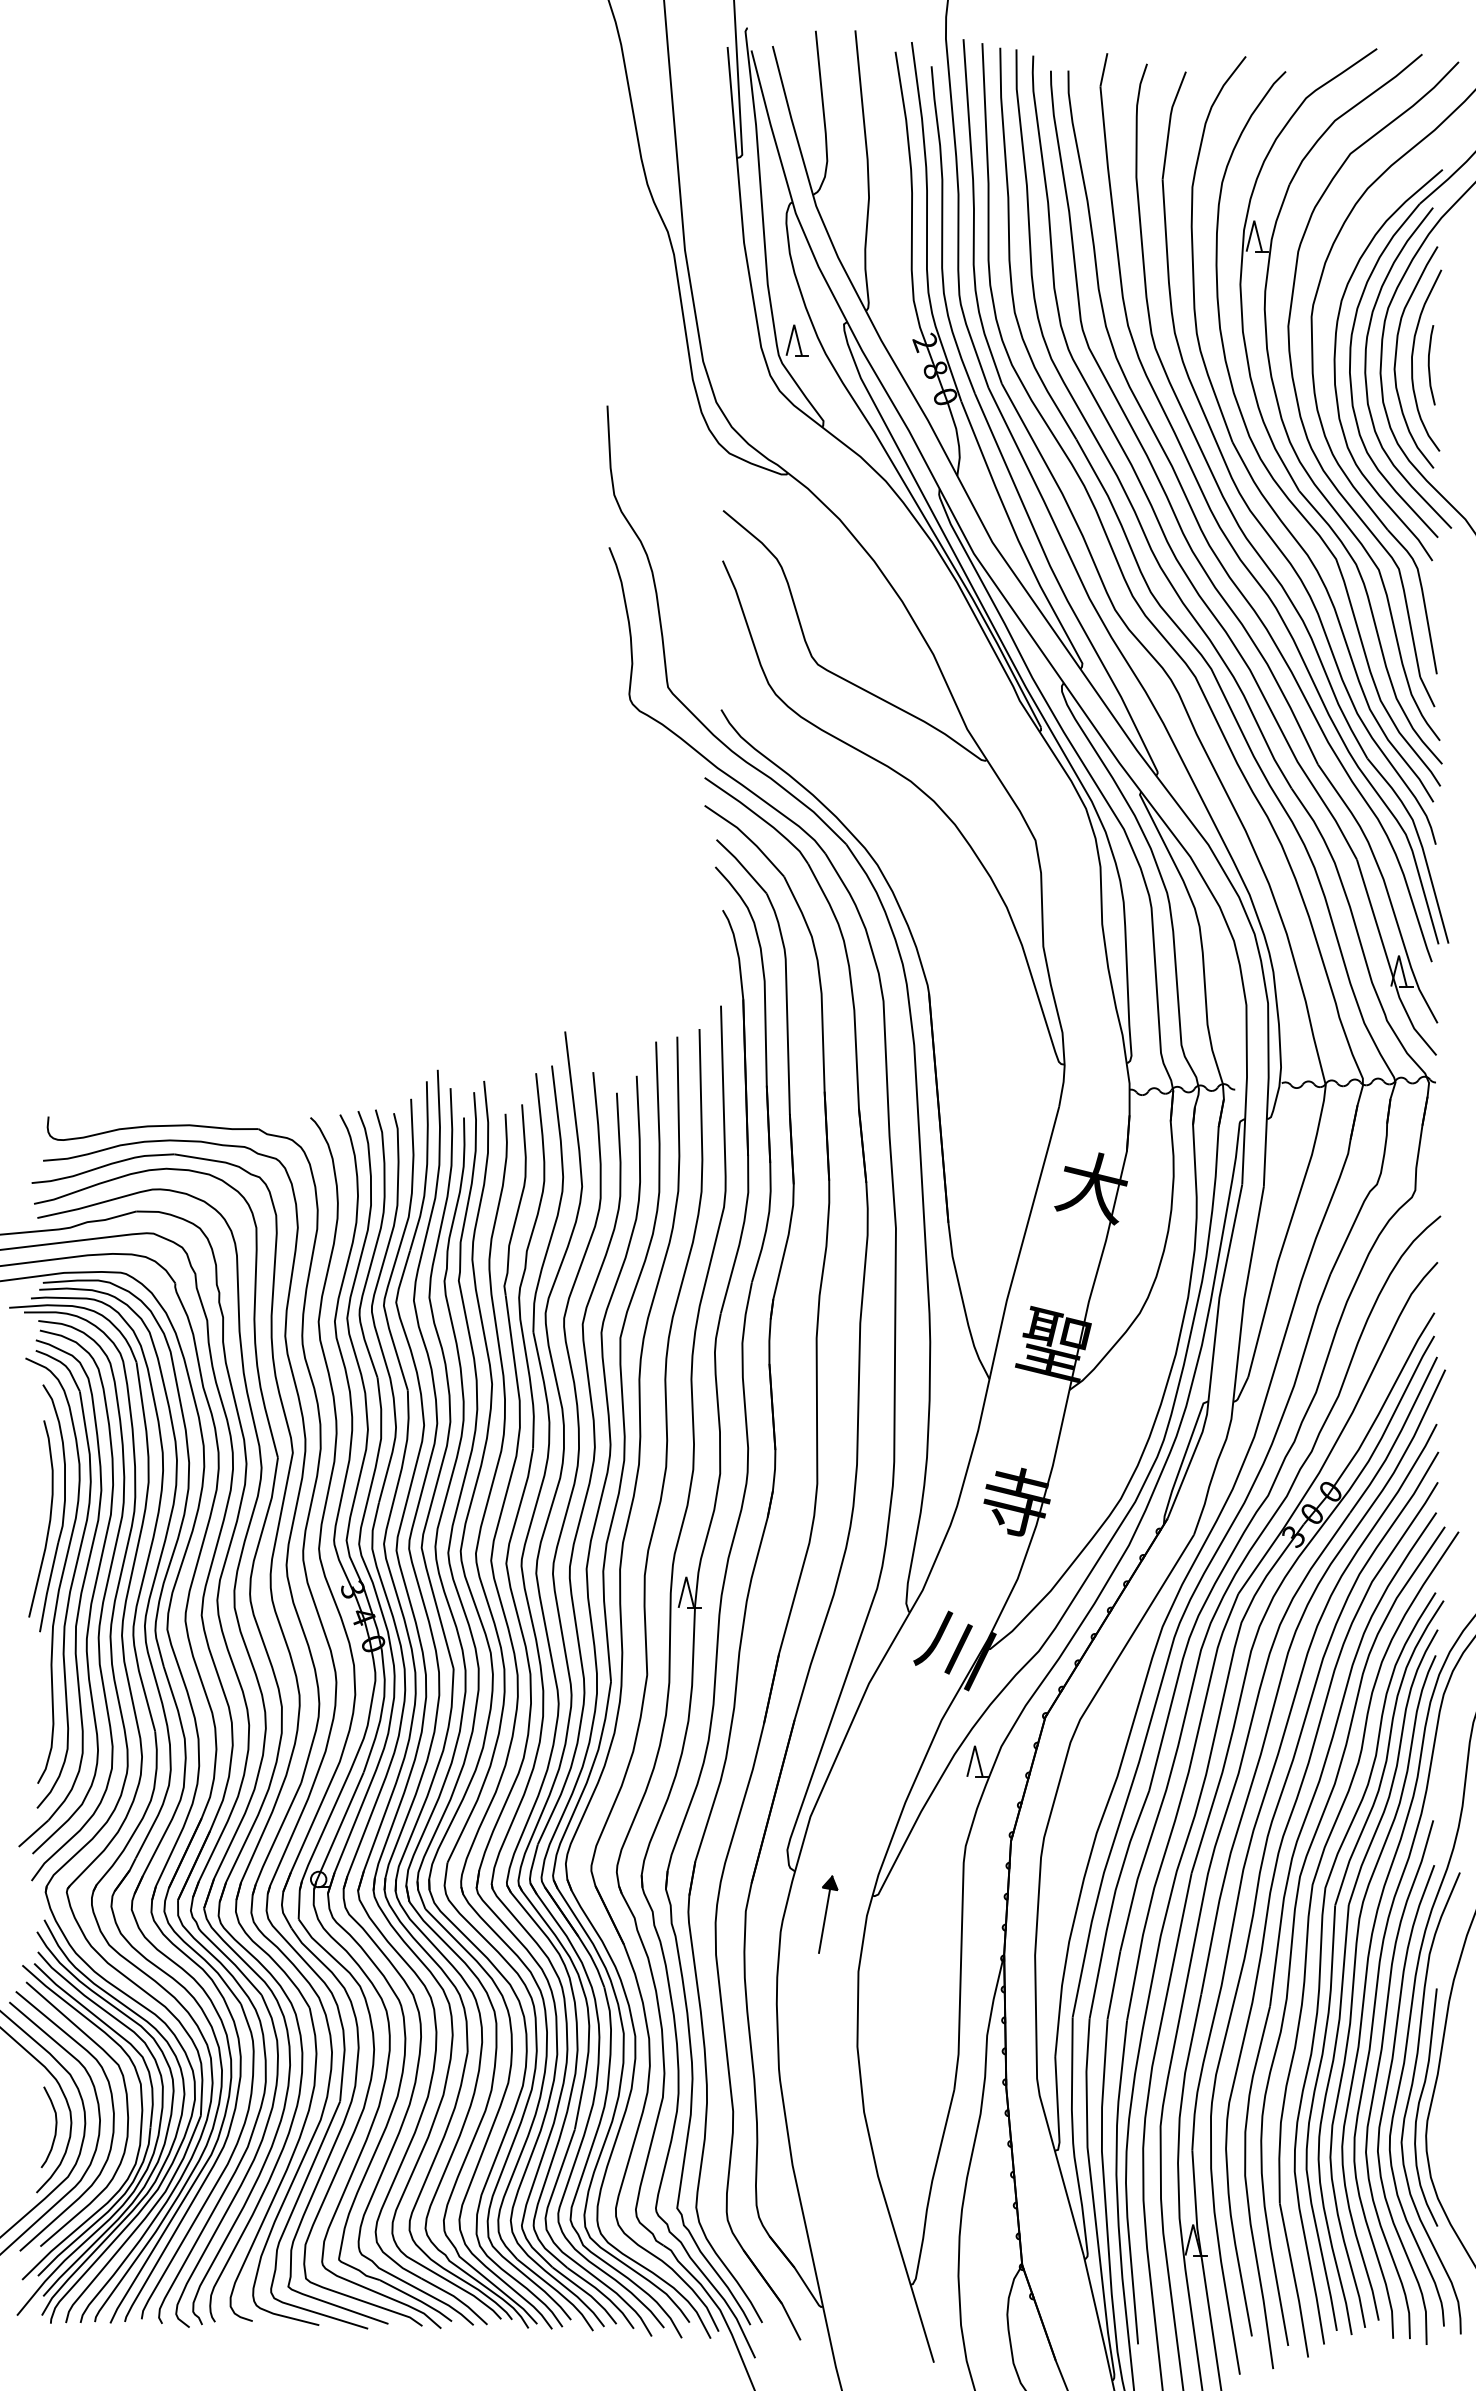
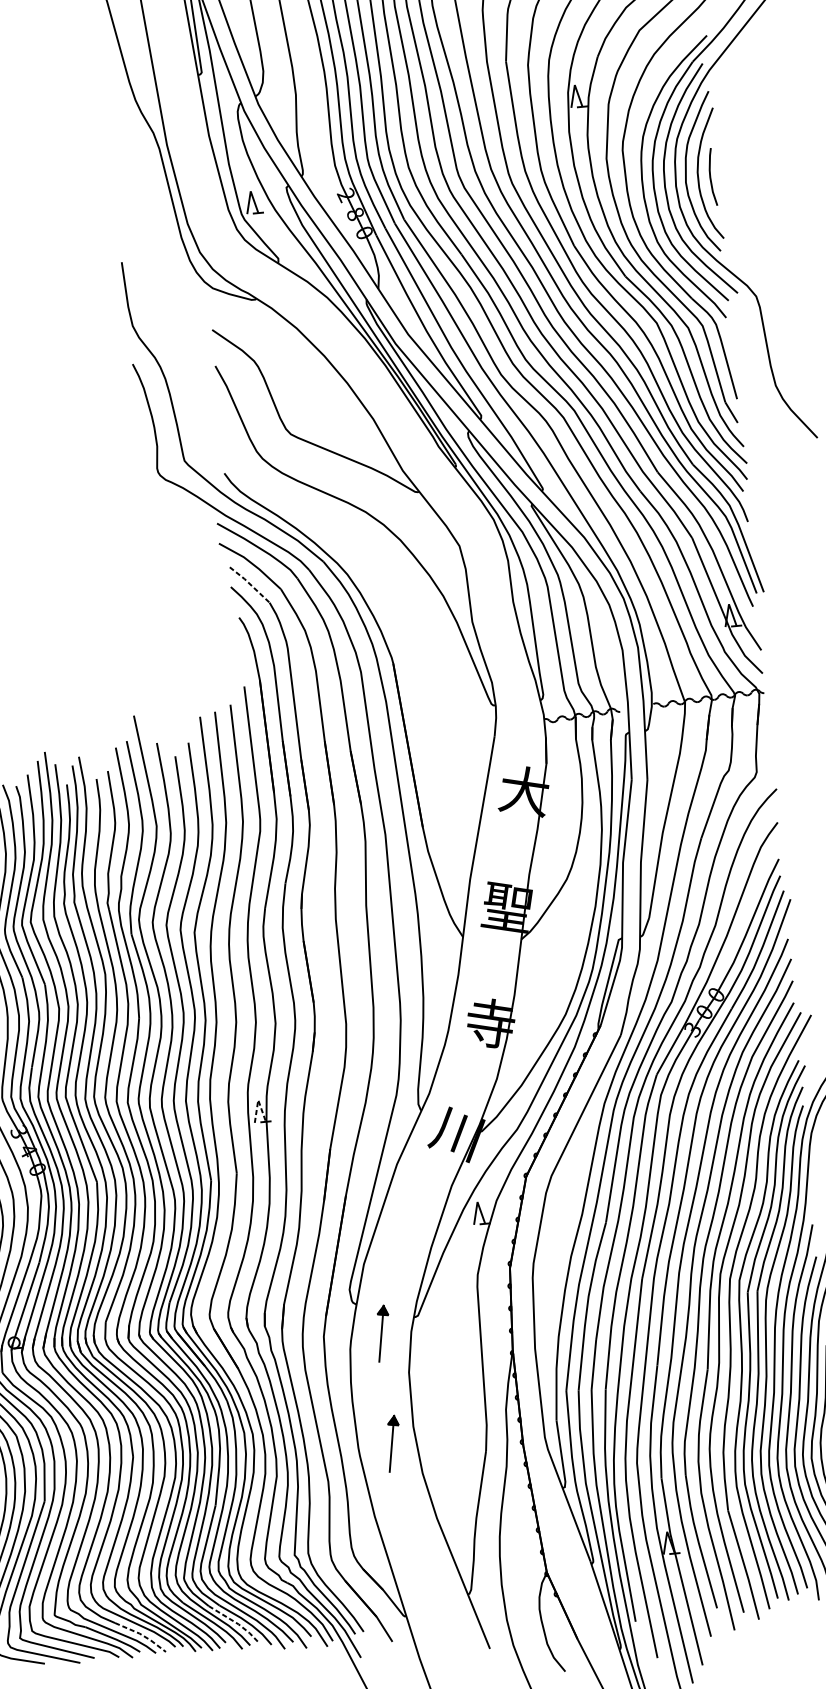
line: (742, 865) -> (250, 584), solid -> dashed
line: (686, 1576) -> (258, 1099), solid -> dashed
part: (828, 2067) -> (393, 1443), added
line: (587, 2293) -> (235, 1622), solid -> dashed
line: (456, 2298) -> (141, 1635), solid -> dashed

